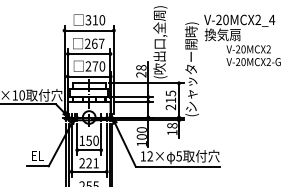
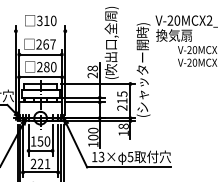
line: (88, 30) -> (39, 31), removed
text: (95, 66) -> (46, 67), 270 -> 280
text: (149, 156) -> (100, 157), 12× -> 13×

